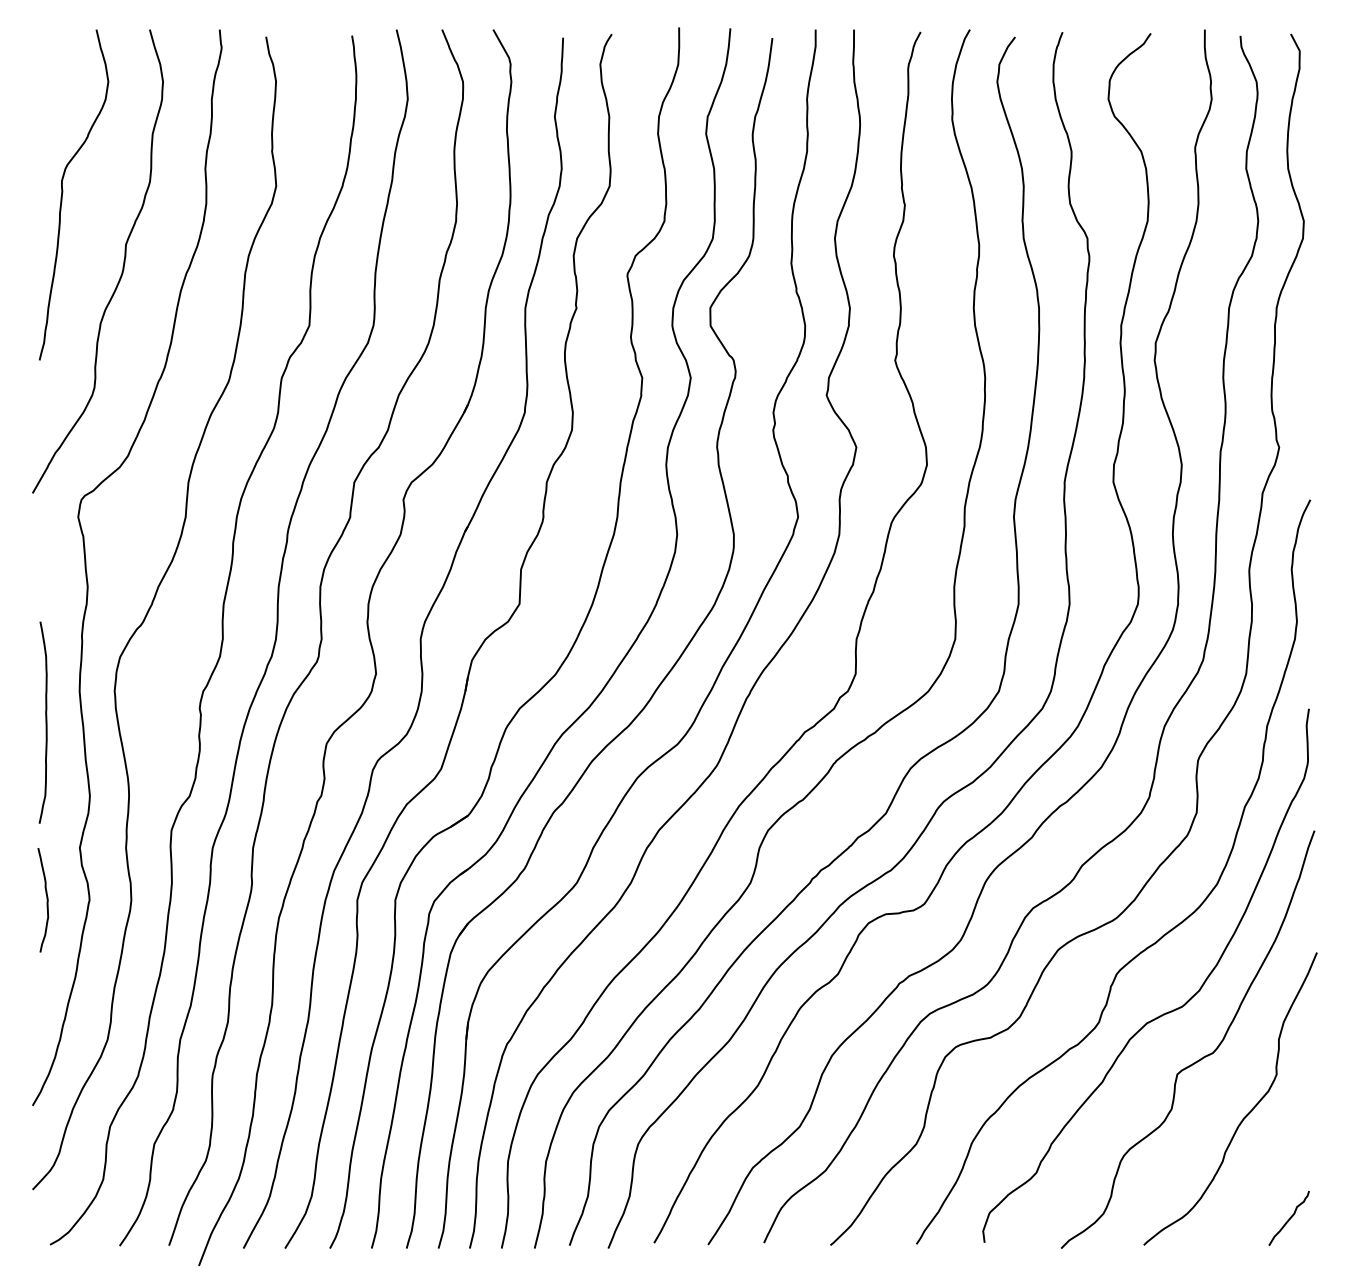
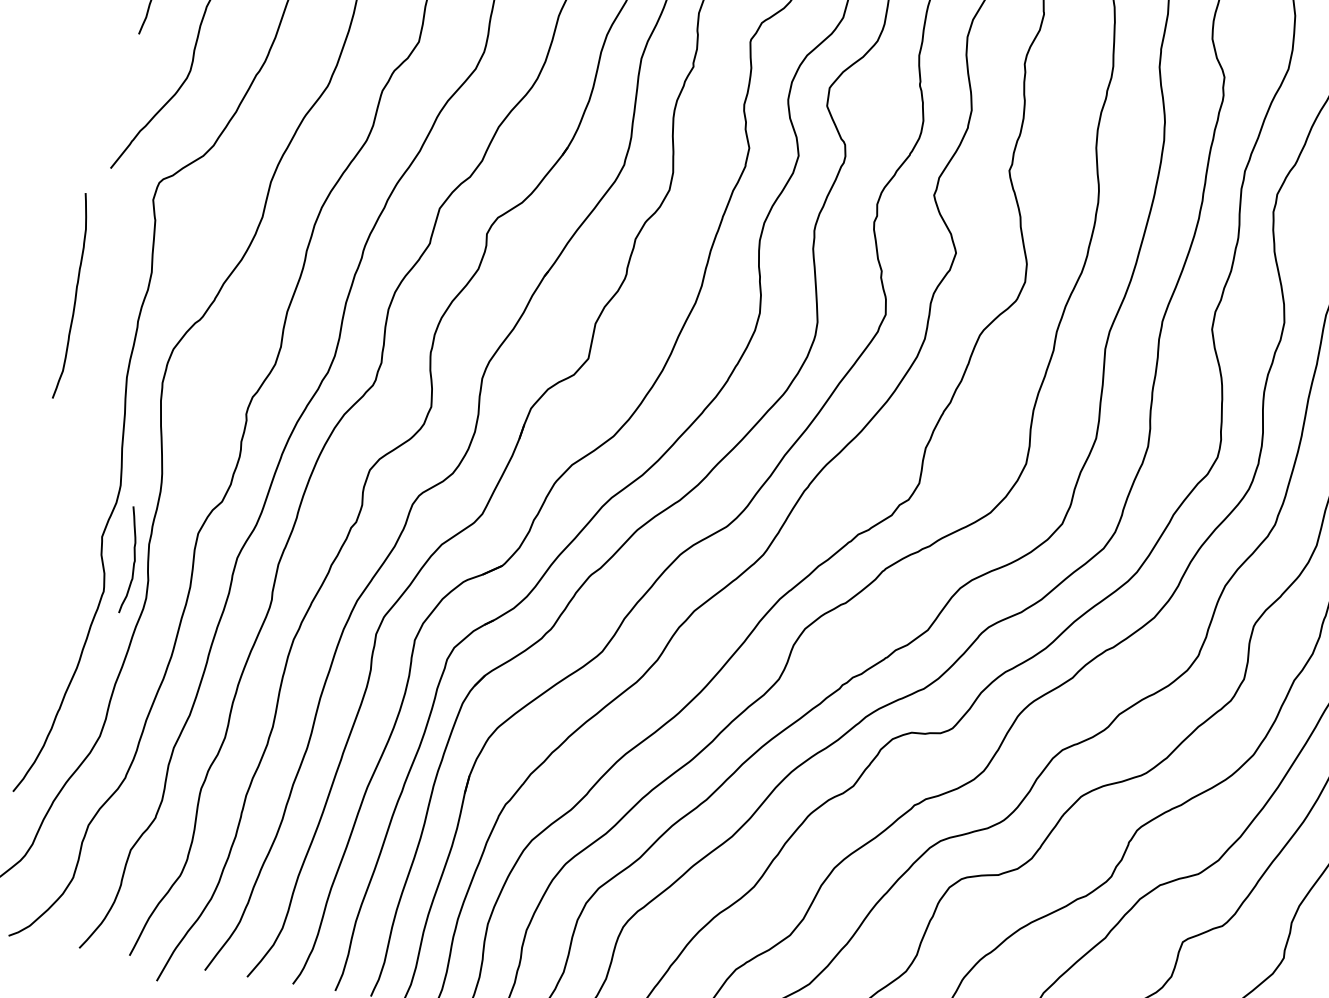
curve: (45, 722) -> (74, 296), moved
curve: (46, 900) -> (133, 561), moved

